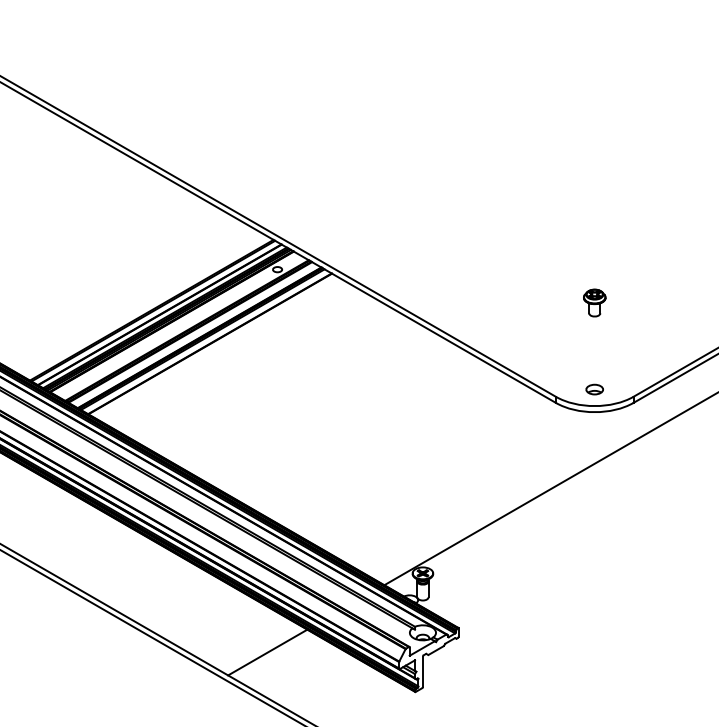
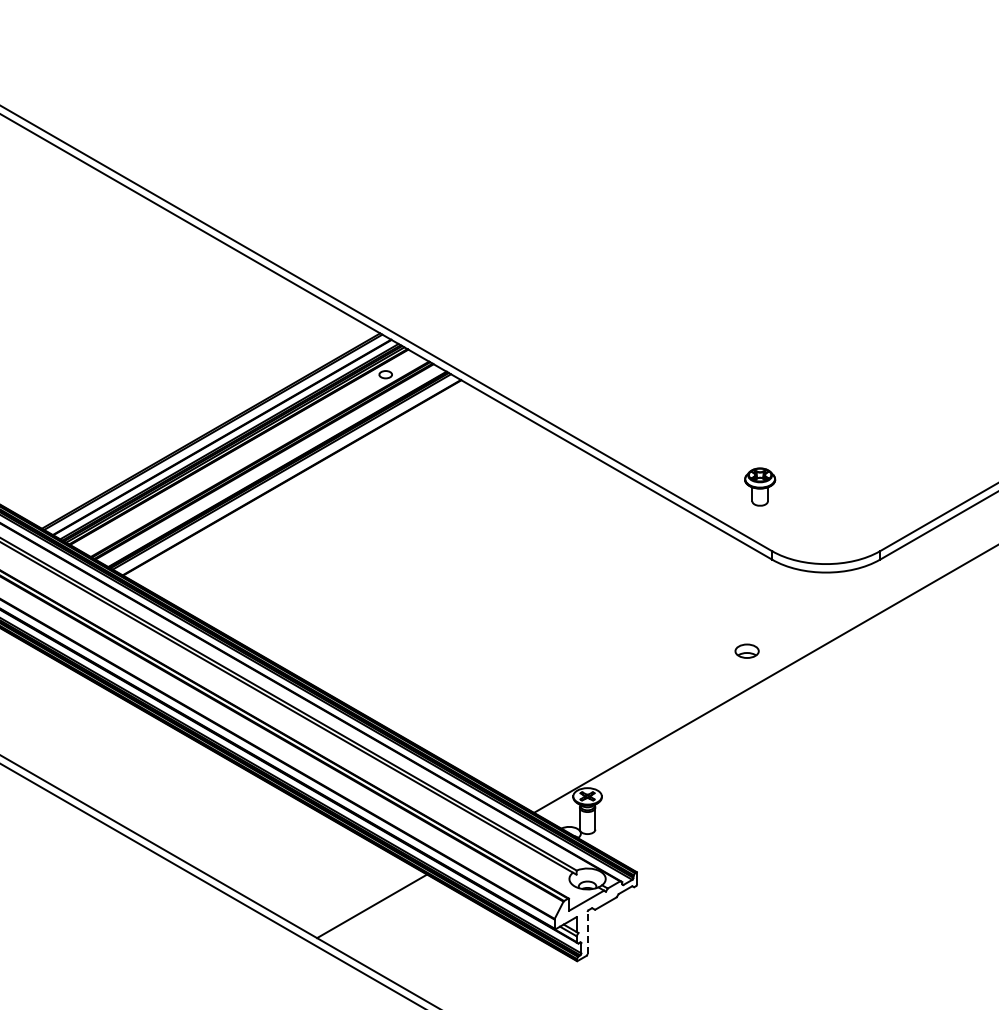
part: (595, 302) -> (760, 486), moved
part: (594, 389) -> (746, 650), moved
line: (422, 672) -> (587, 933), solid -> dashed

